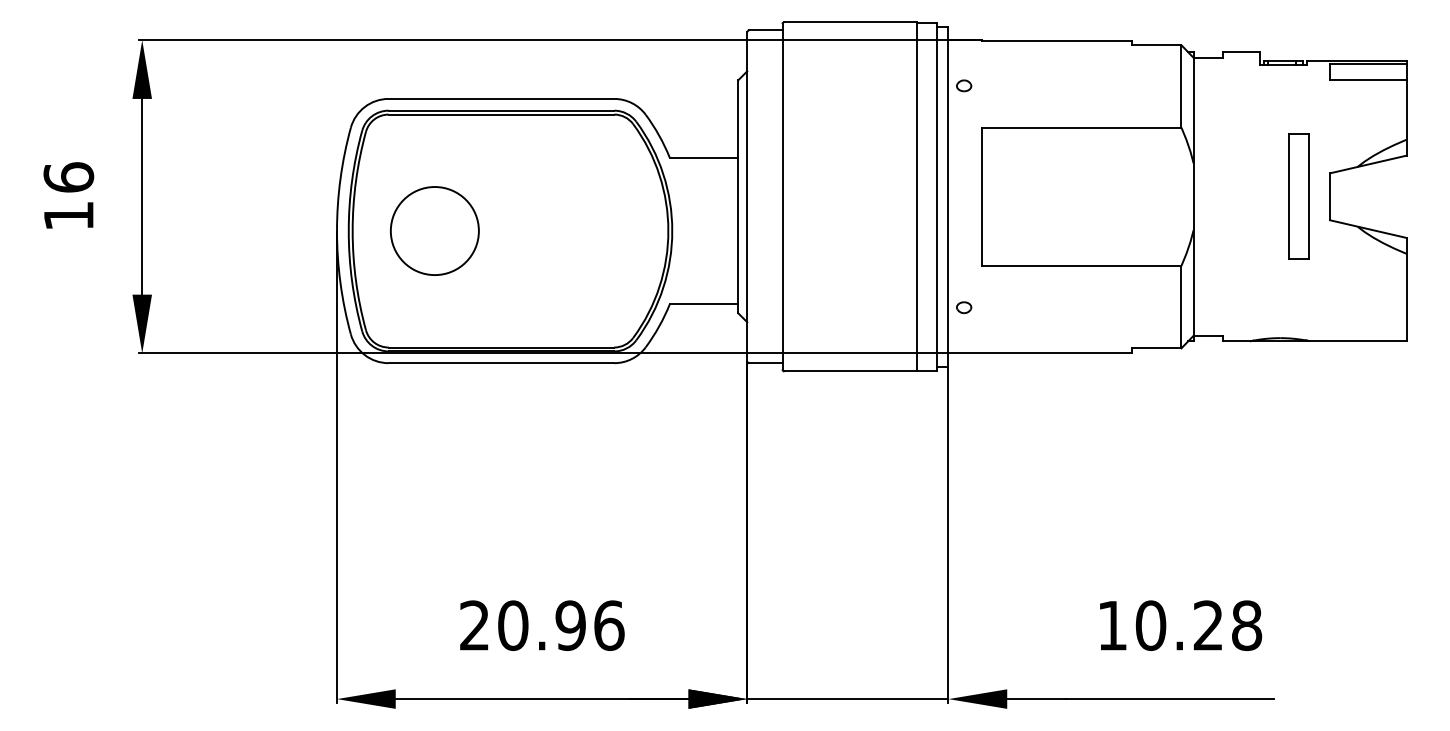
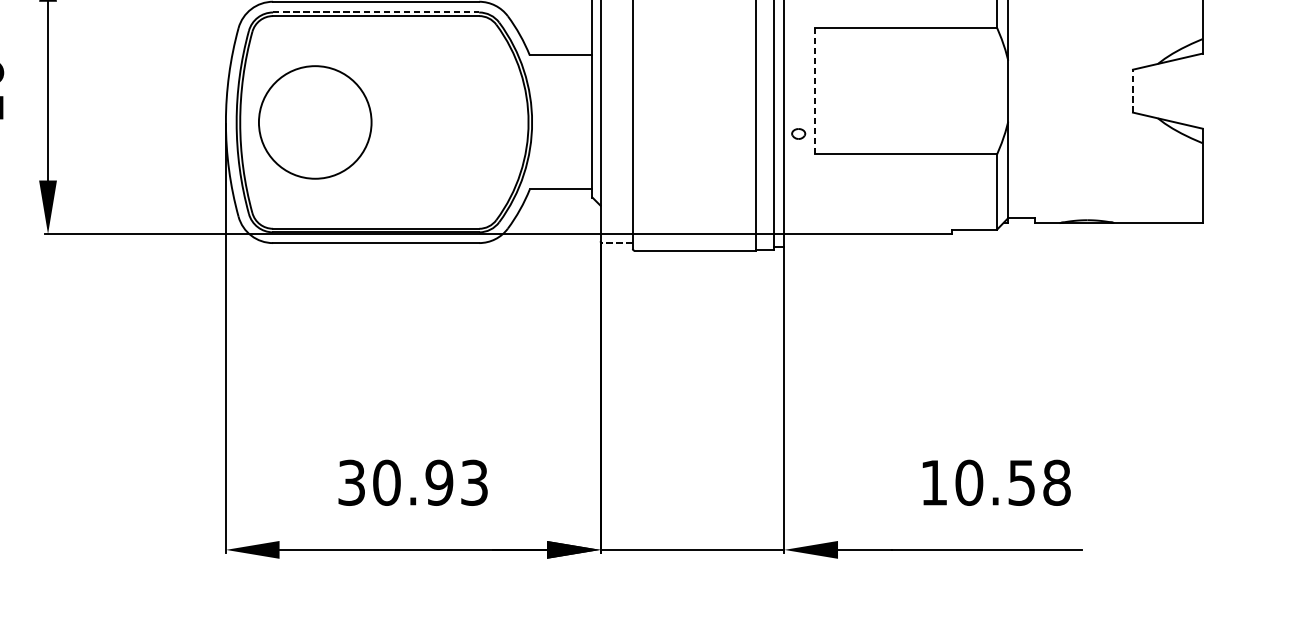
line: (501, 110) -> (376, 12), solid -> dashed
line: (981, 196) -> (814, 90), solid -> dashed
part: (1298, 196) -> (1104, 90), removed
line: (1330, 196) -> (1133, 90), solid -> dashed
circle: (434, 230) -> (314, 121), size x1.4
part: (964, 307) -> (799, 133), moved
line: (765, 363) -> (617, 243), solid -> dashed
text: (542, 625) -> (413, 482), 20.96 -> 30.93
text: (1207, 625) -> (1020, 482), 10.28 -> 10.58

